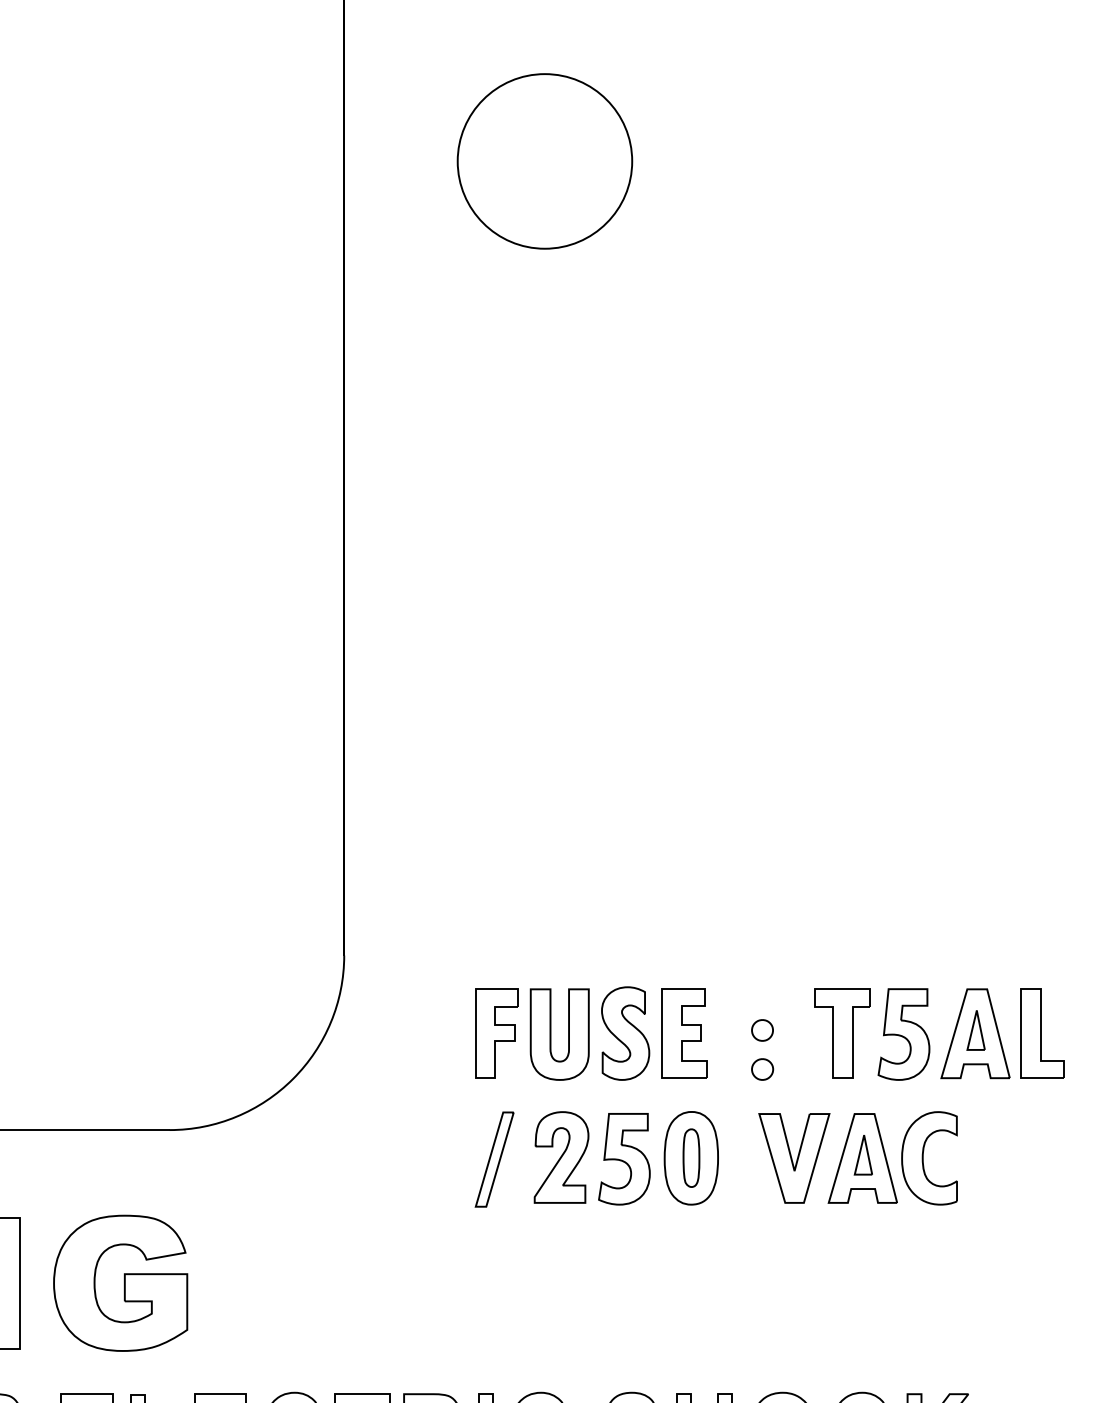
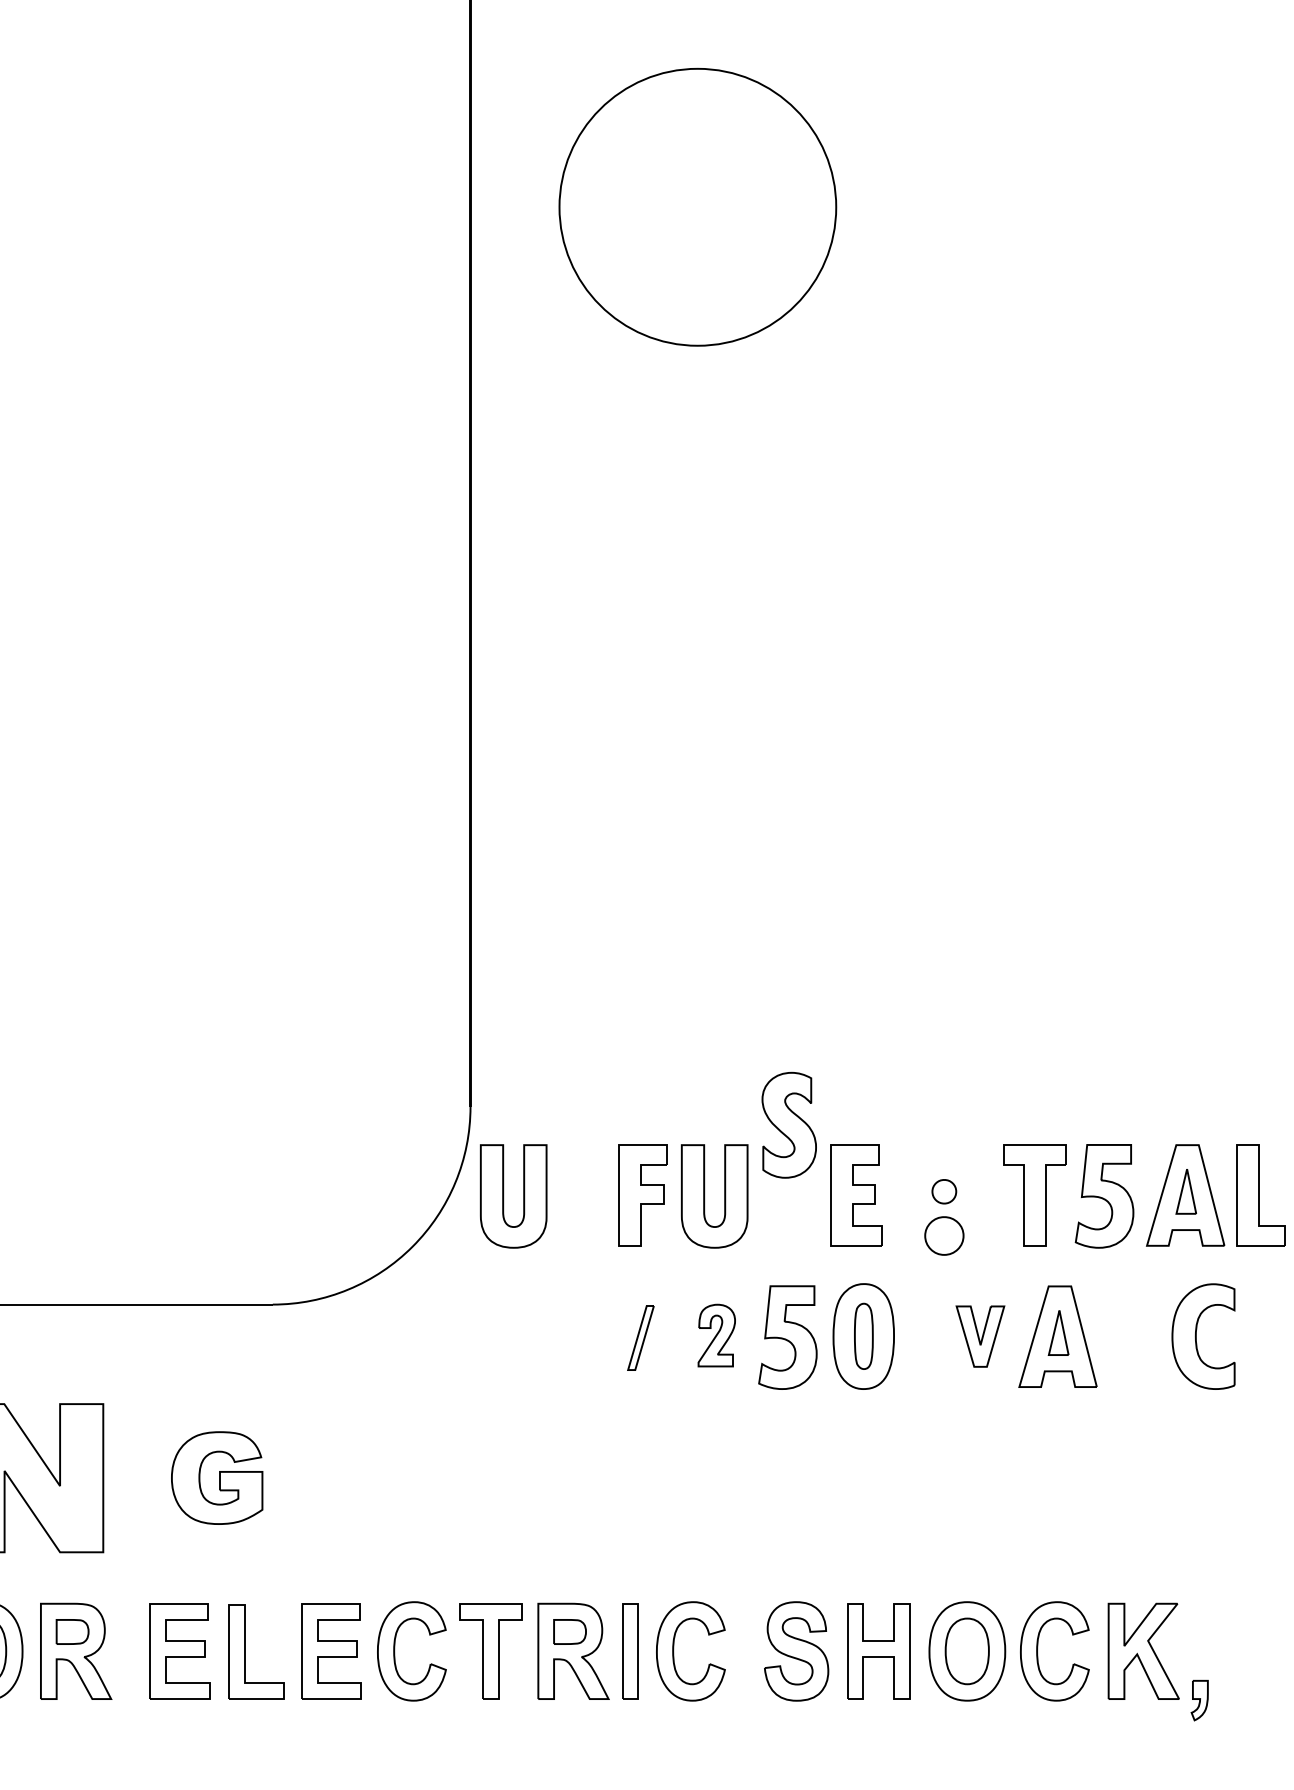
part: (544, 161) -> (697, 207), size x1.4
part: (624, 1032) -> (788, 1124), moved
part: (374, 1034) -> (504, 1196), added
part: (762, 1069) -> (944, 1235), size x1.6
part: (561, 1157) -> (716, 1335), size x0.6
part: (794, 1158) -> (980, 1336), size x0.6
part: (923, 1158) -> (1196, 1336), moved
part: (494, 1159) -> (640, 1337), size x0.6
part: (119, 1282) -> (216, 1477), size x0.6

